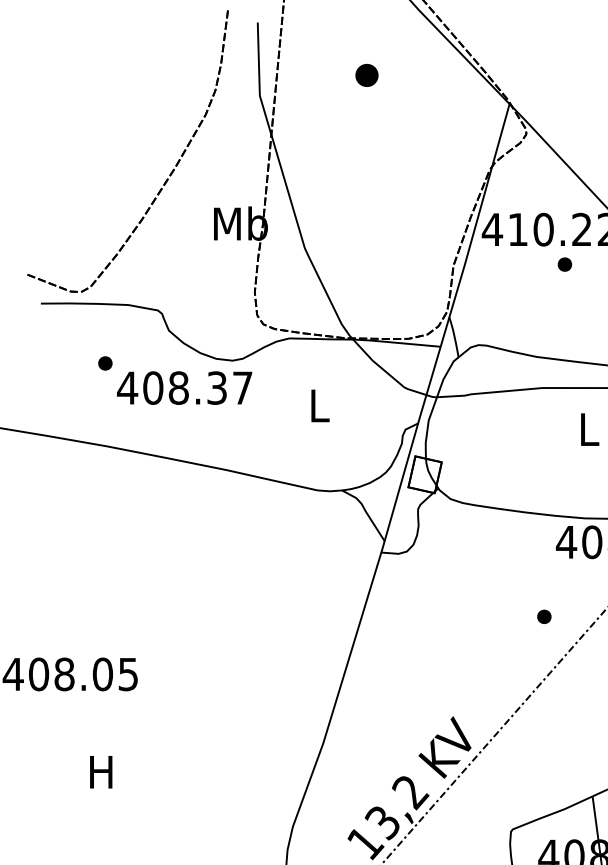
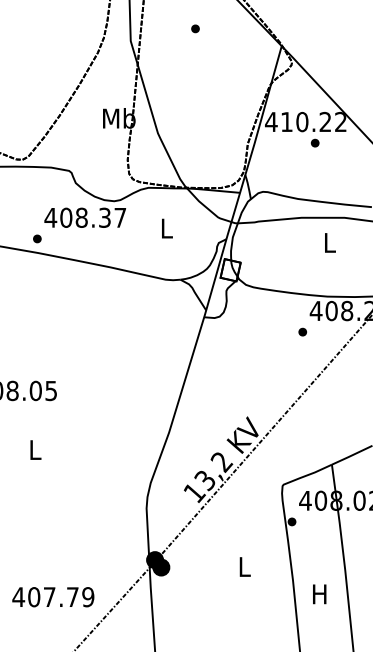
part: (366, 74) -> (195, 28), size x0.62
part: (105, 362) -> (37, 238), moved
part: (543, 615) -> (302, 331), moved
text: (100, 771) -> (34, 449), H -> L

